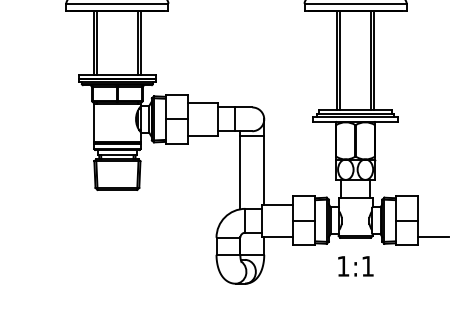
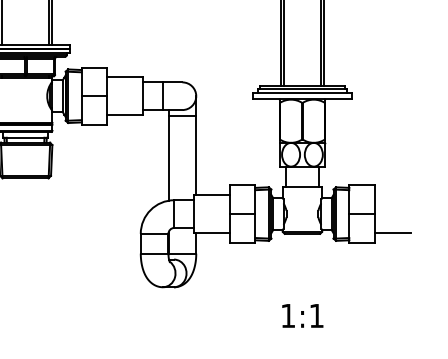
text: (355, 266) -> (302, 316), moved

